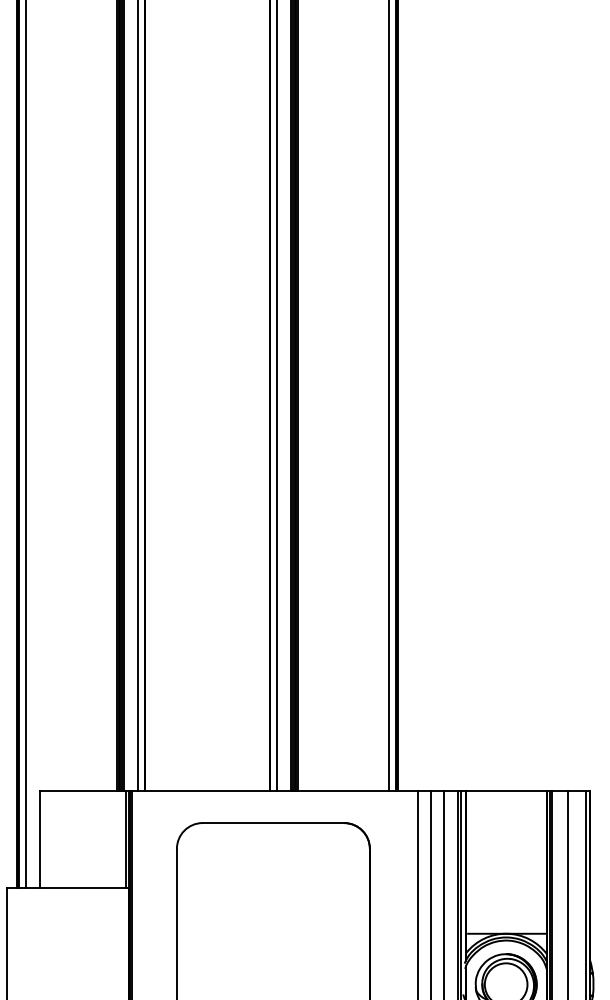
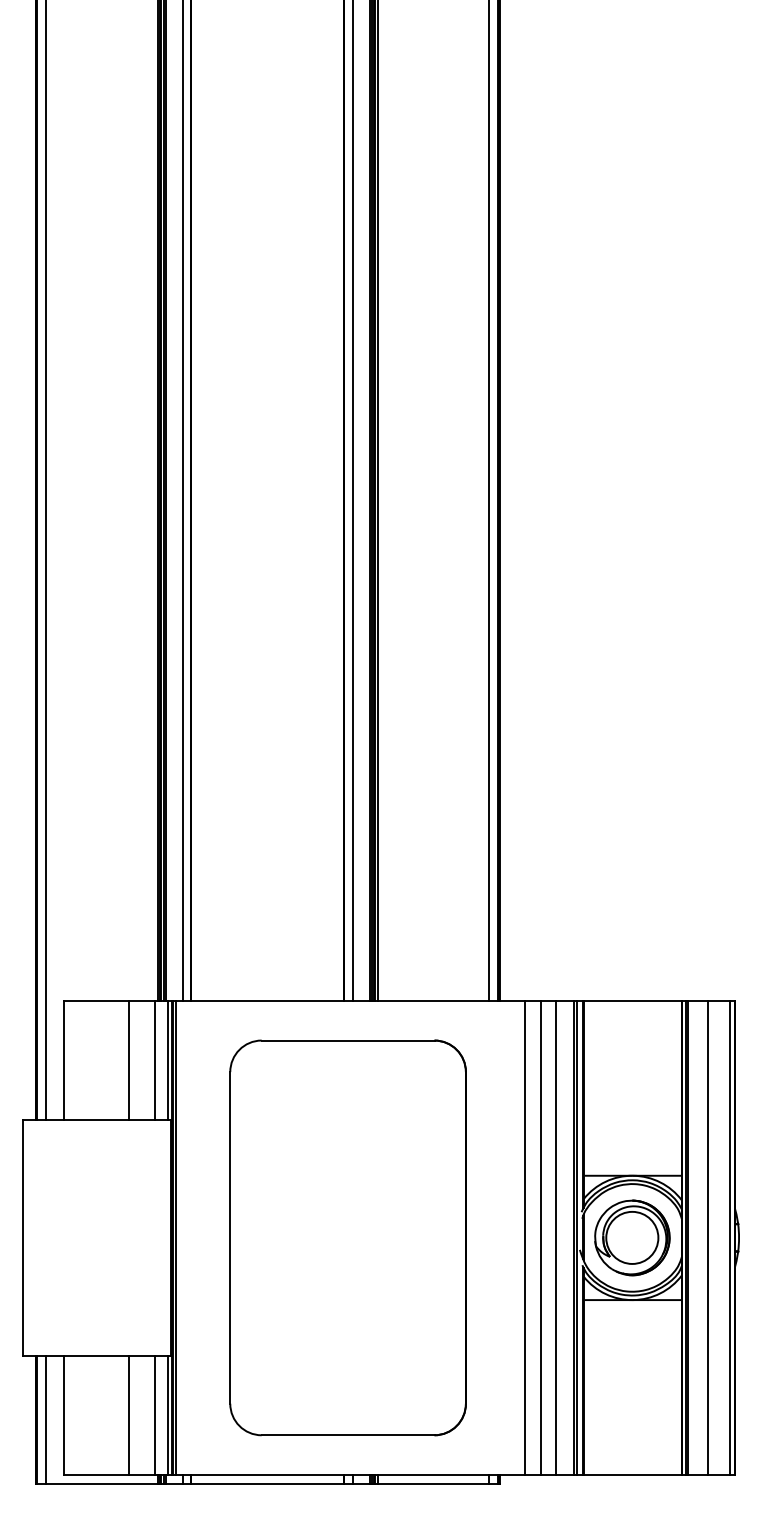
line: (94, 839) -> (129, 1060), added
line: (114, 839) -> (154, 1060), added

